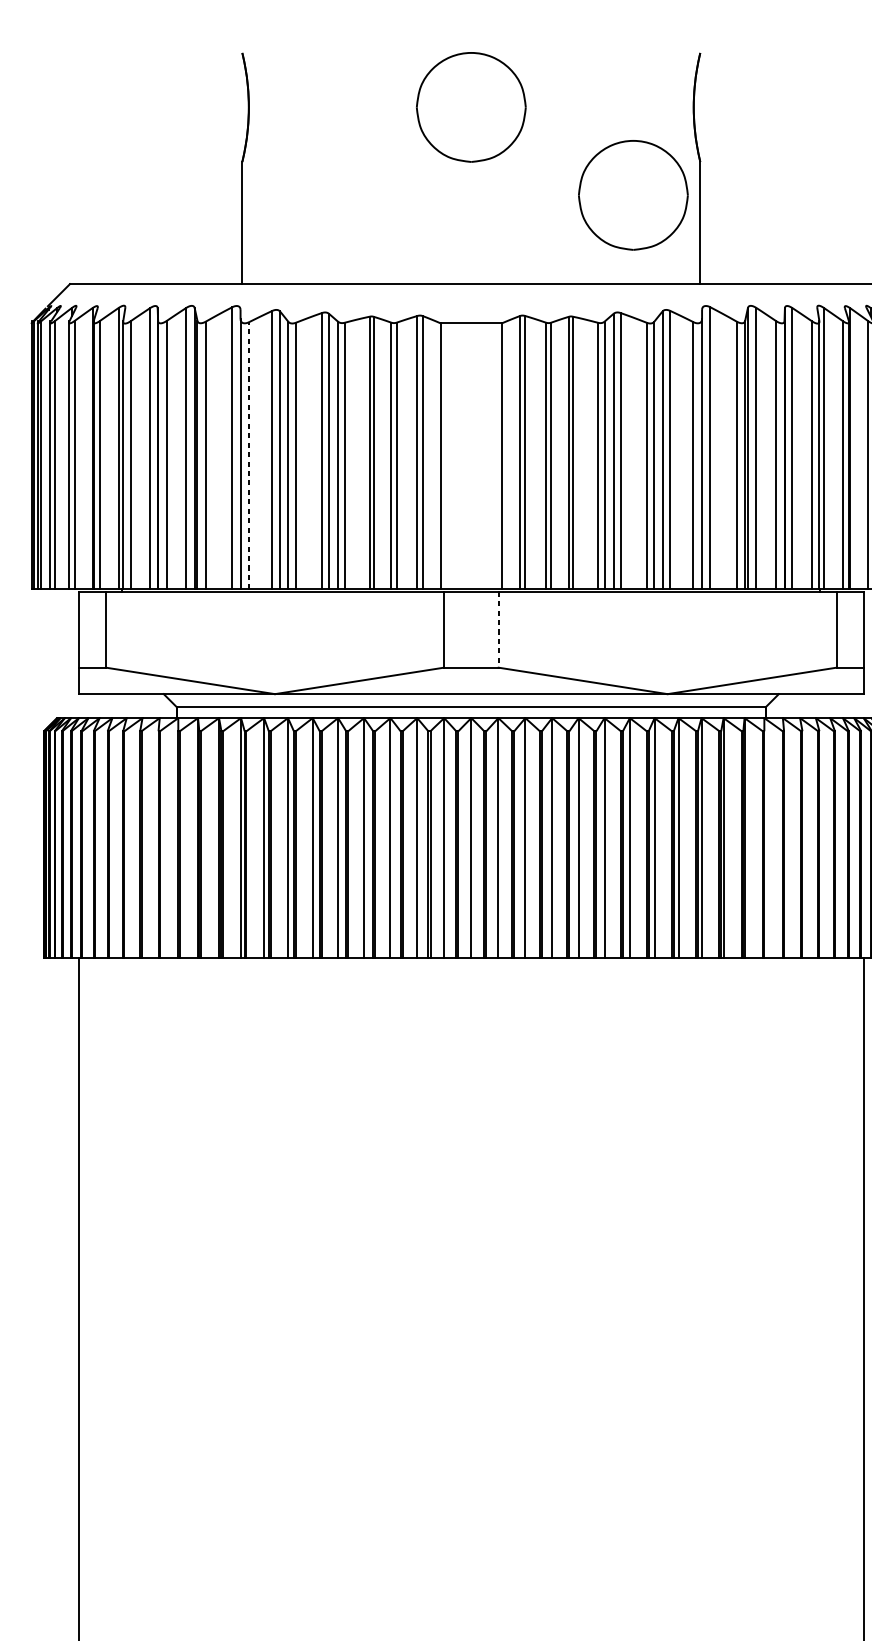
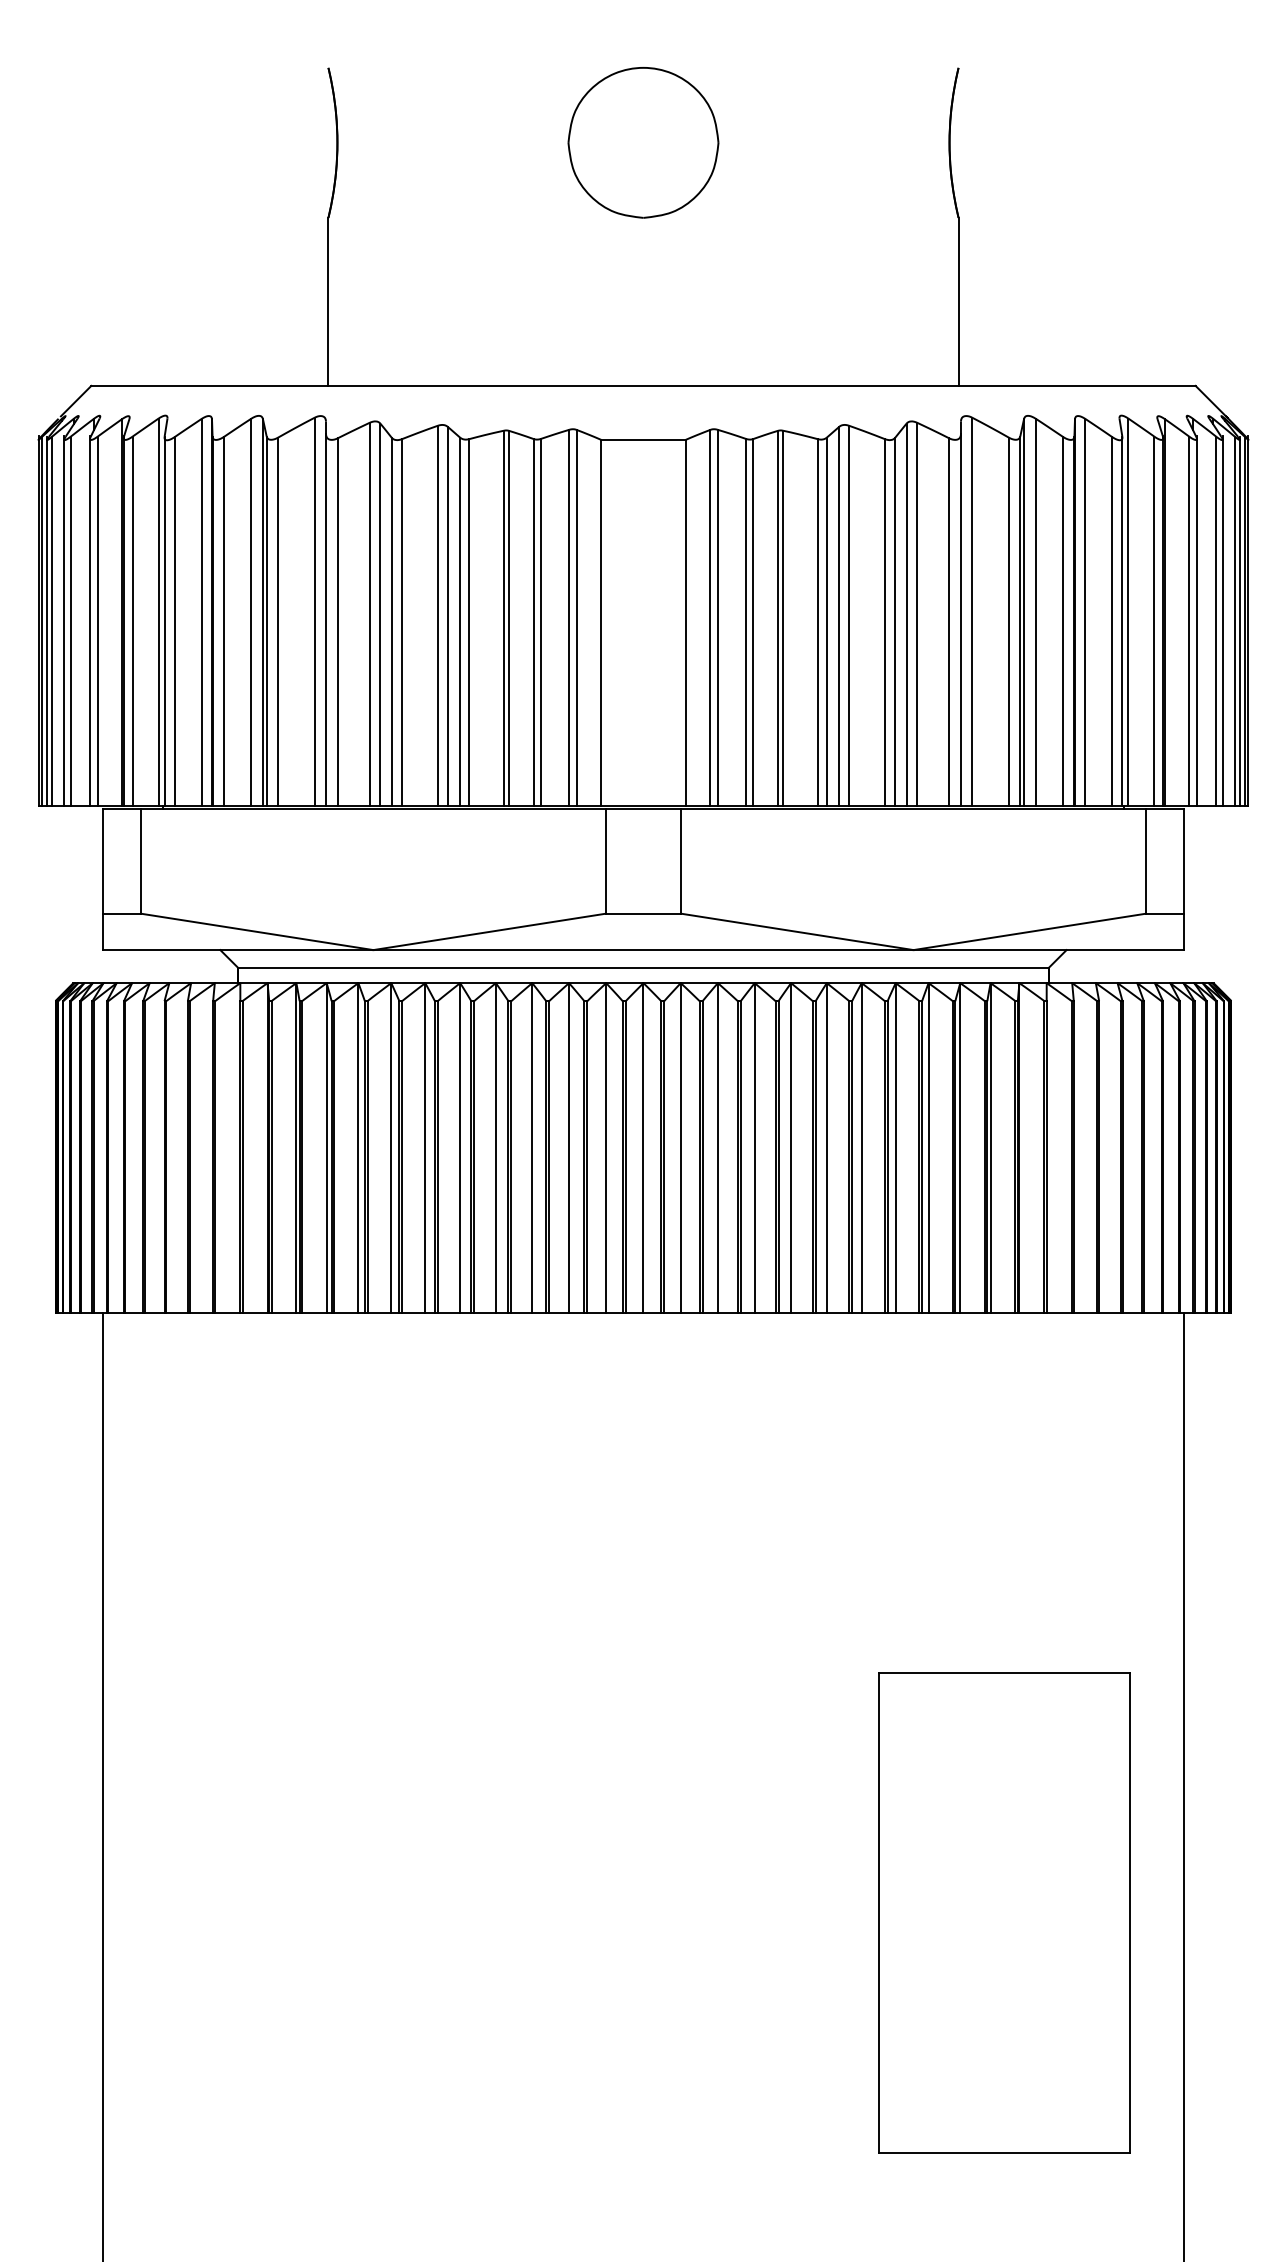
part: (633, 195) -> (866, 263), removed
line: (249, 456) -> (338, 622), dashed -> solid
line: (498, 629) -> (681, 861), dashed -> solid
part: (733, 1393) -> (1004, 1912), added

